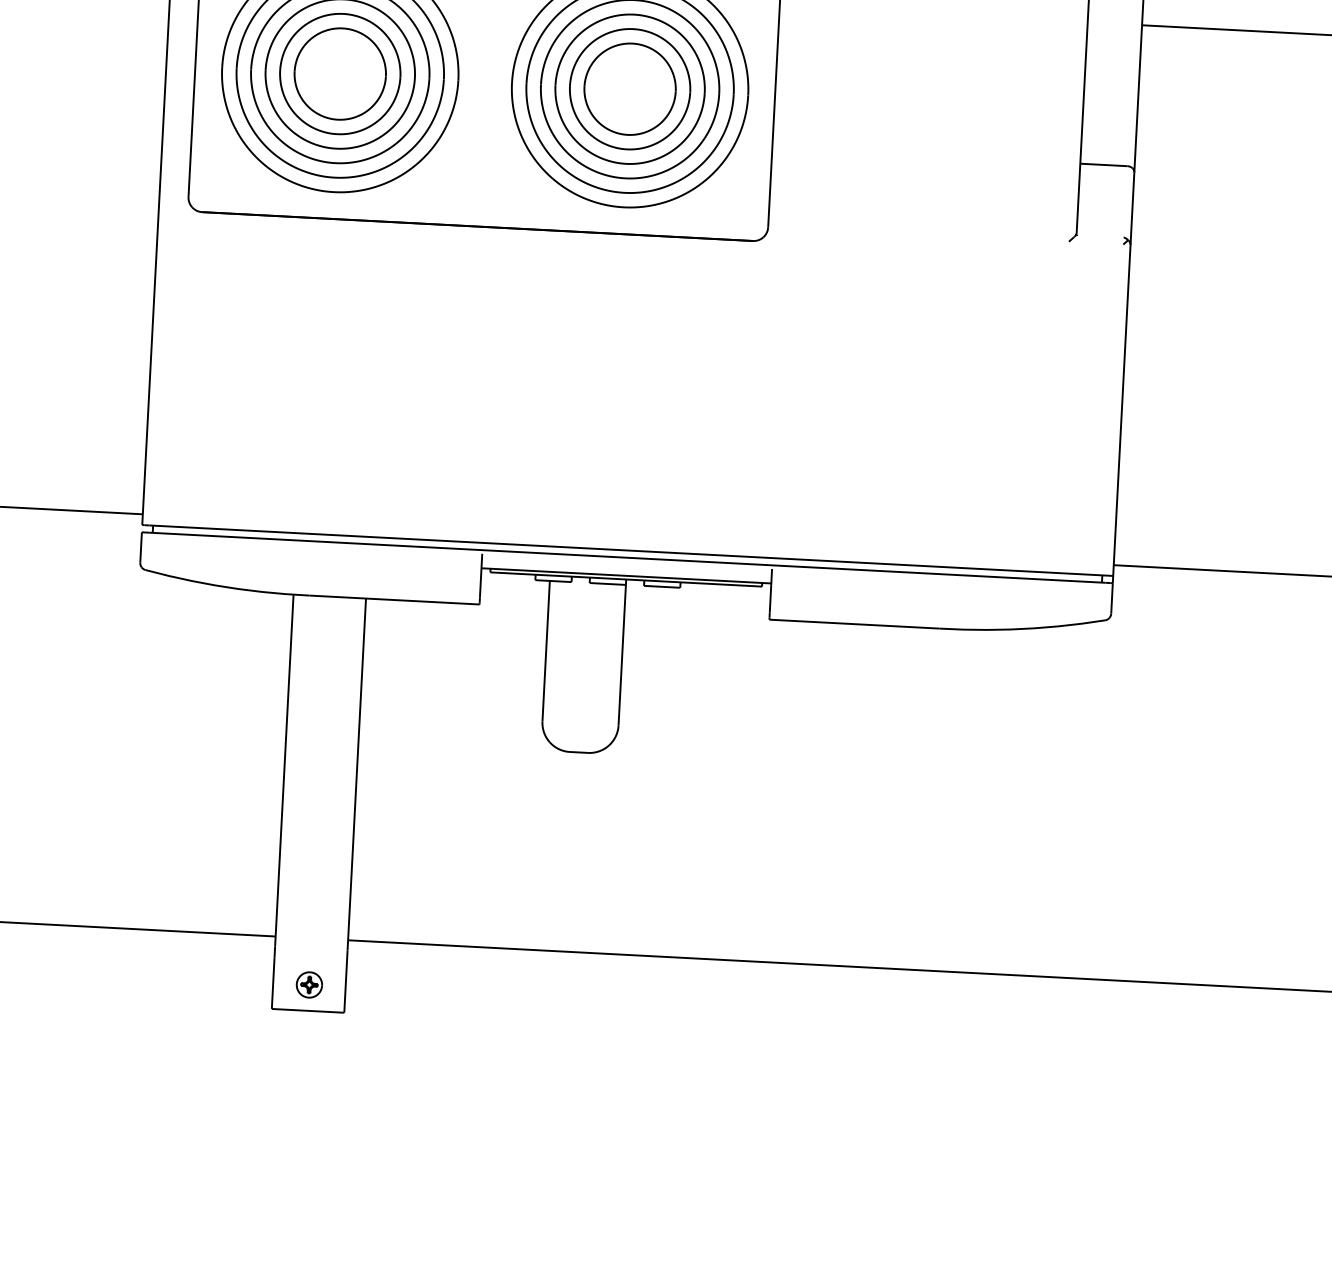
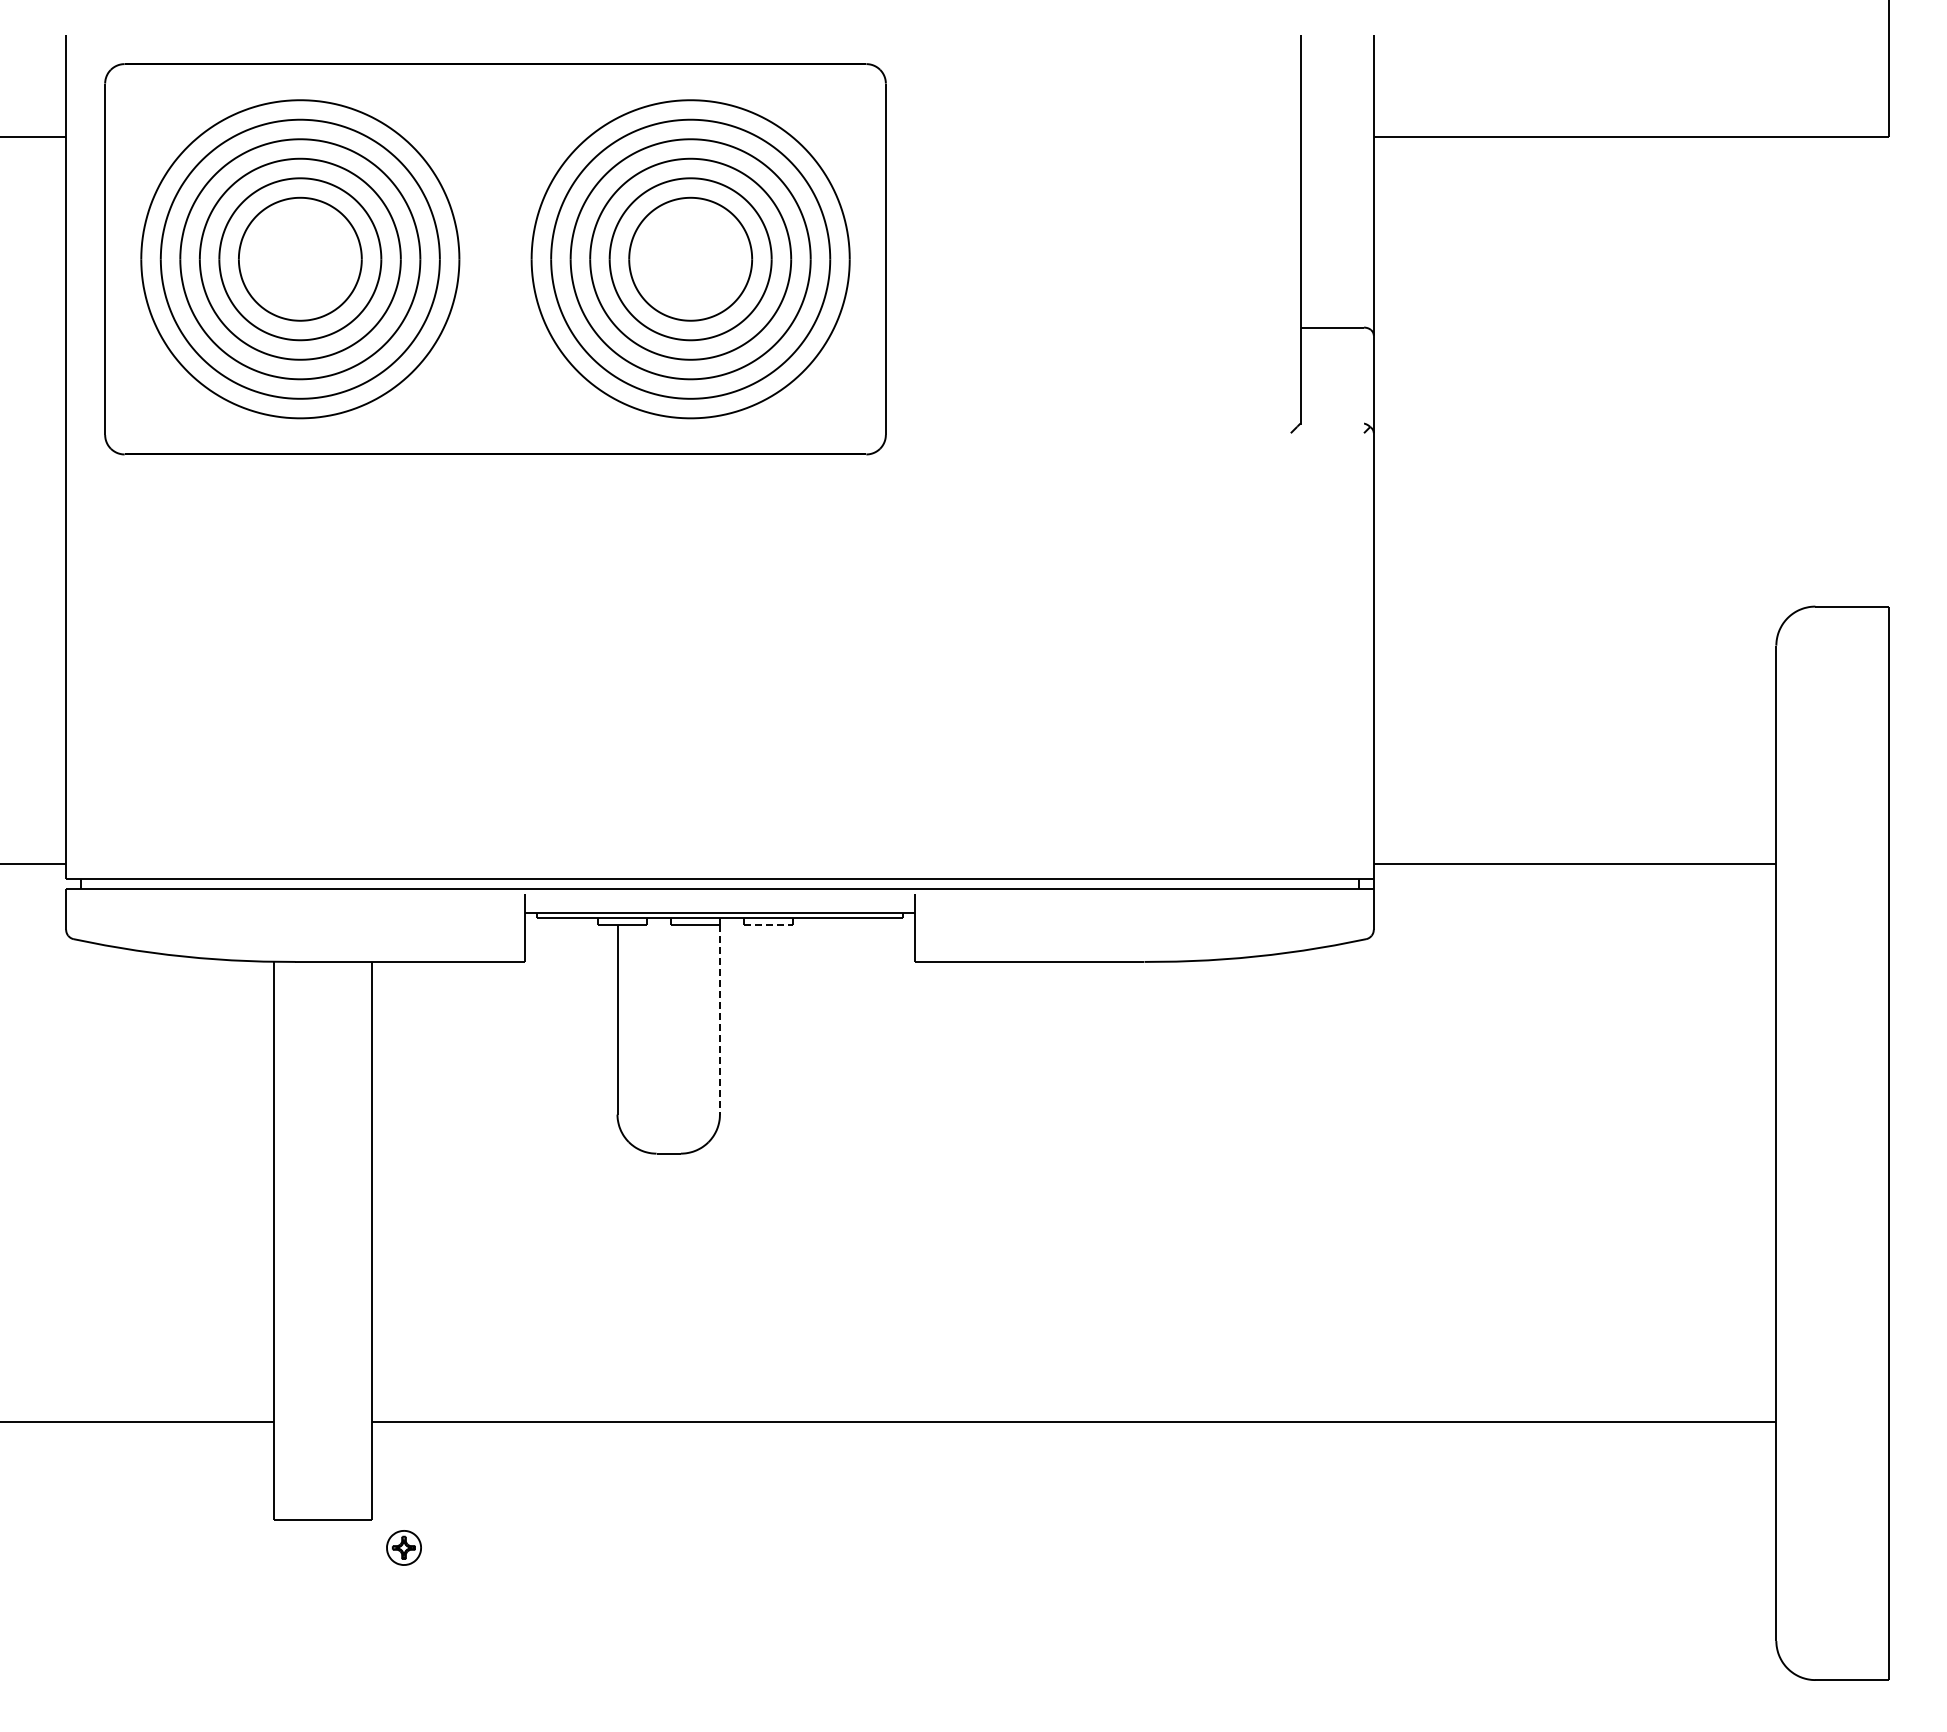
line: (662, 586) -> (769, 925), solid -> dashed
line: (621, 654) -> (719, 1019), solid -> dashed
part: (309, 984) -> (403, 1547), moved

